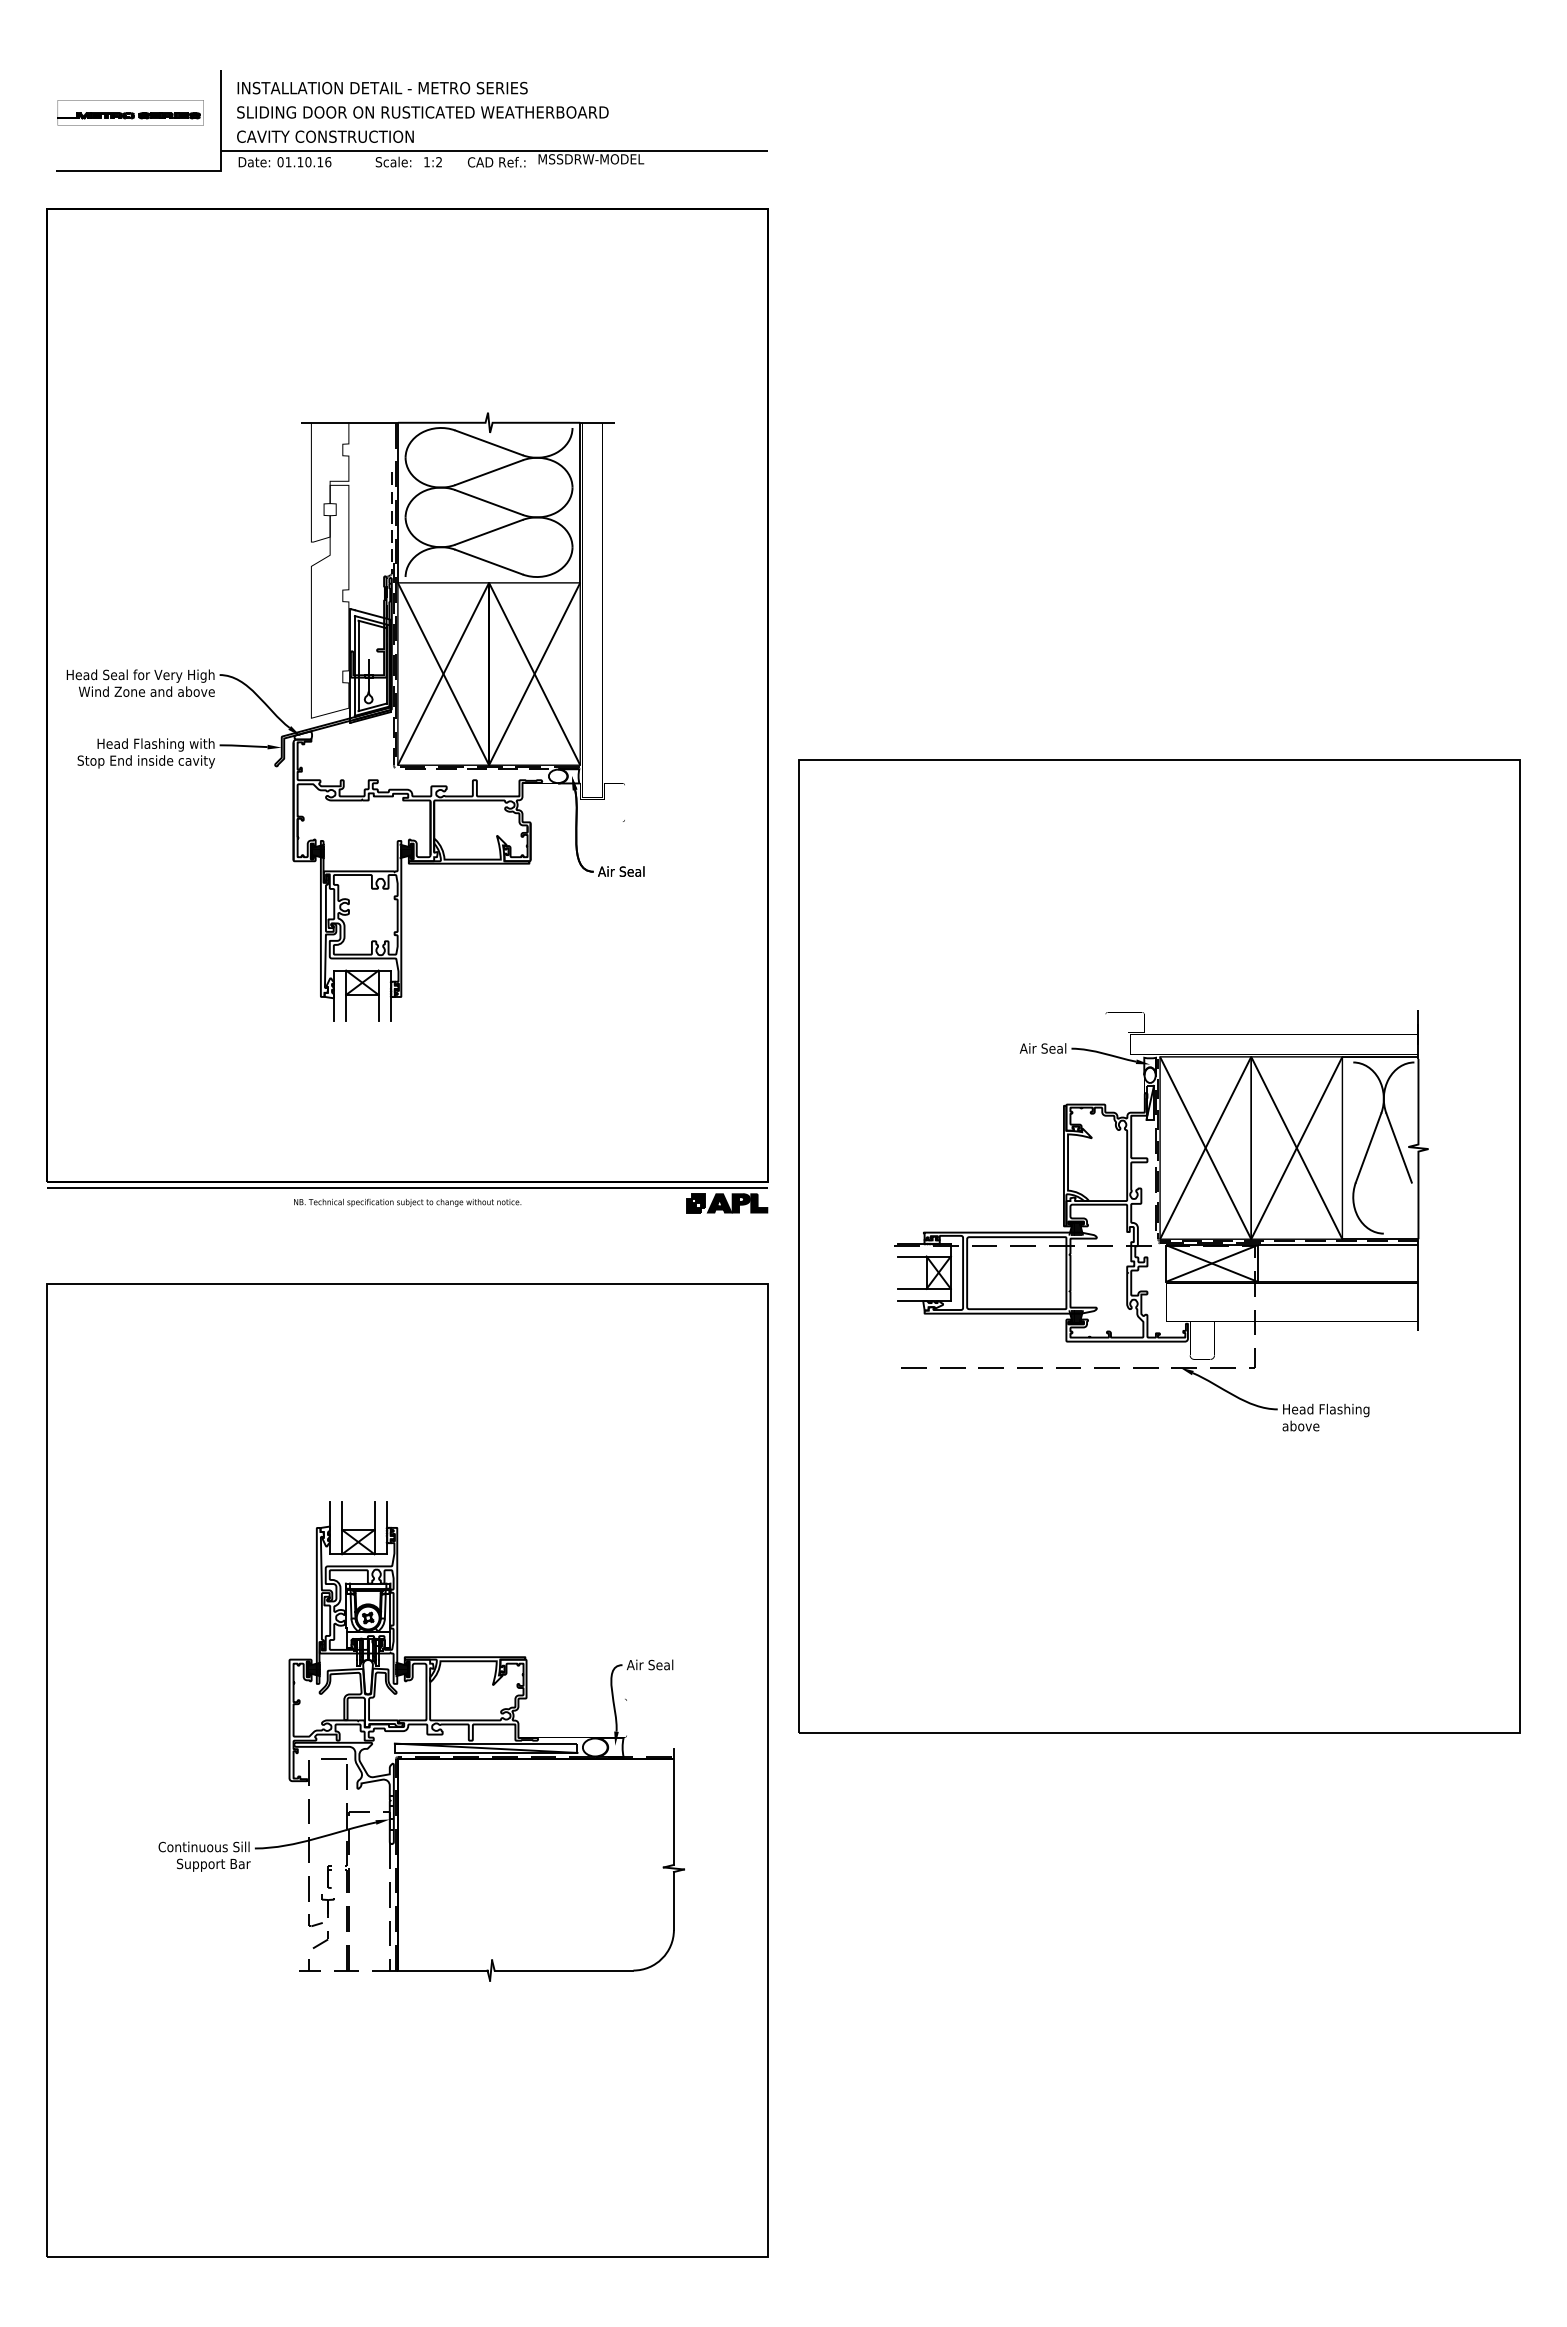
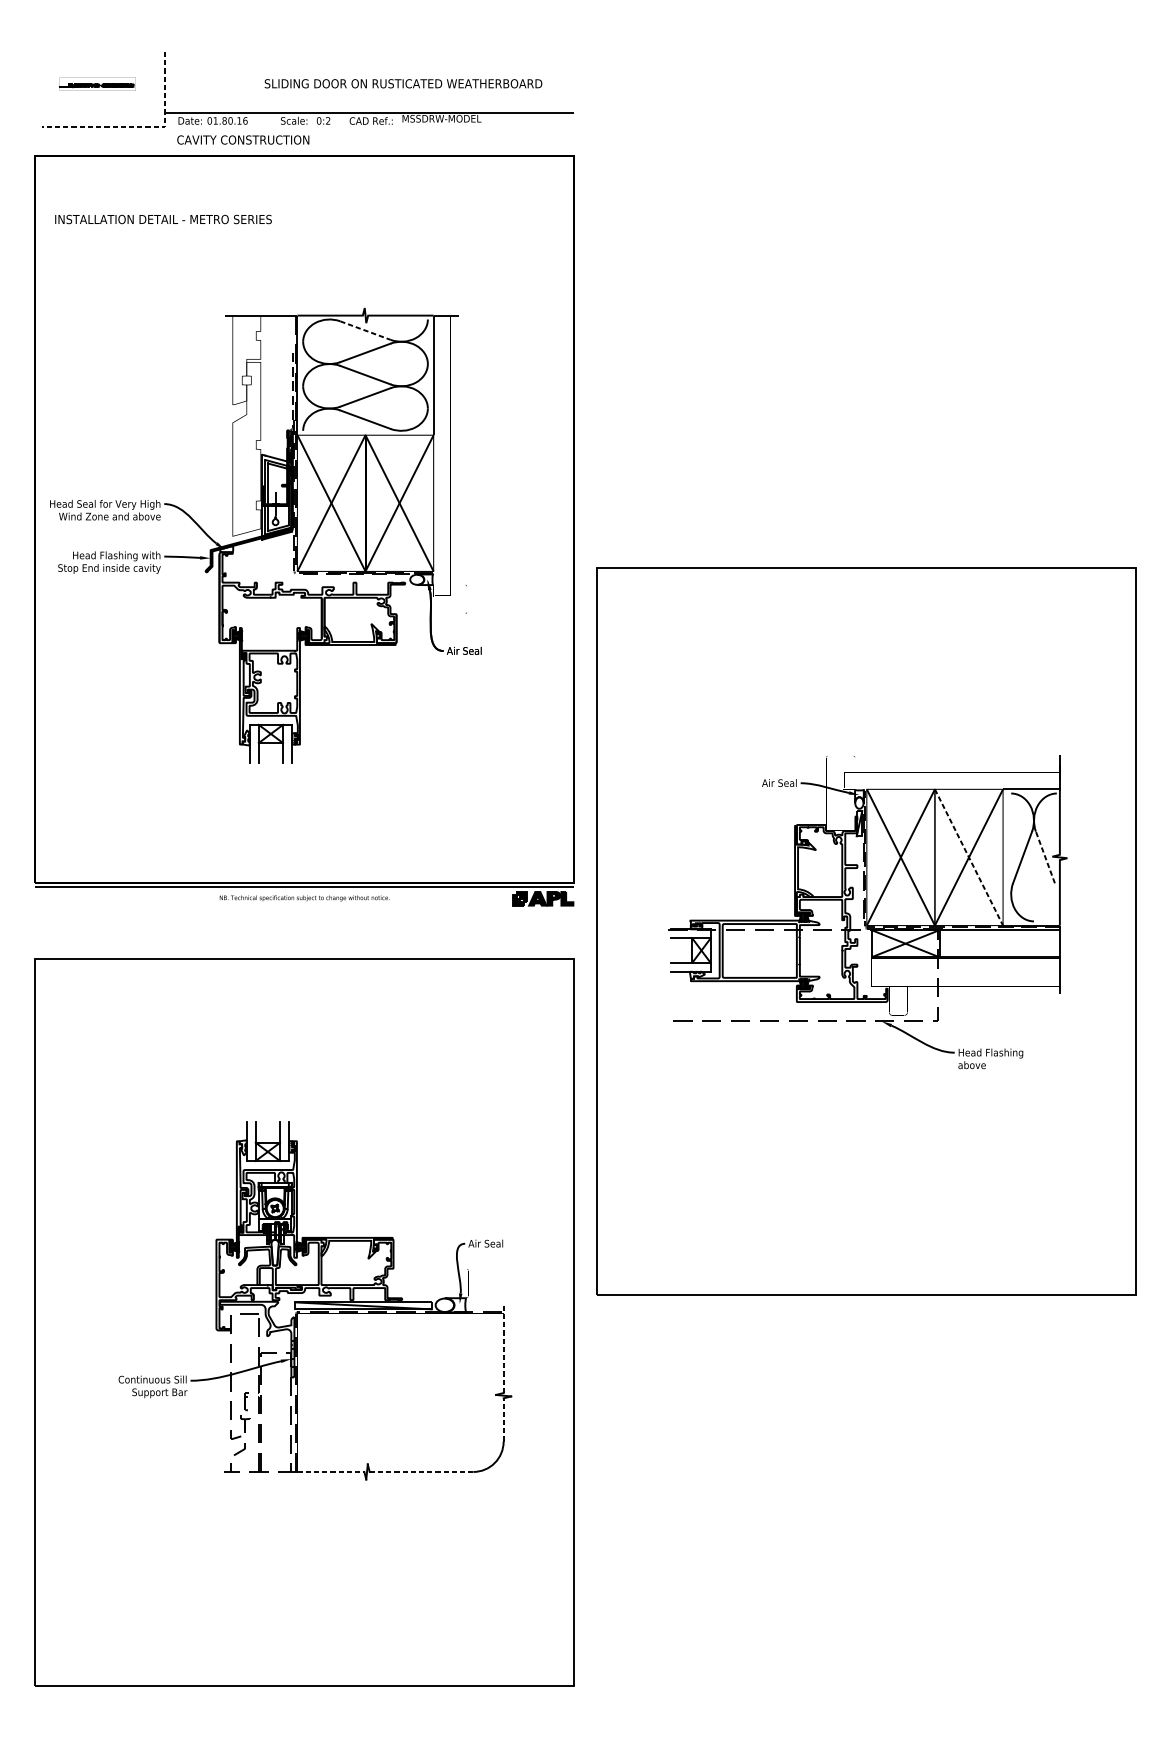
text: (382, 87) -> (163, 219), moved
part: (130, 112) -> (97, 83), size x0.7
text: (422, 112) -> (403, 83), moved
text: (325, 136) -> (243, 139), moved
text: (300, 162) -> (224, 121), 01.10.16 -> 01.80.16
text: (426, 162) -> (318, 121), 1:2 -> 0:2
line: (189, 170) -> (141, 127), solid -> dashed
line: (489, 442) -> (365, 330), solid -> dashed
line: (1296, 1148) -> (968, 857), solid -> dashed
line: (1399, 1148) -> (1045, 857), solid -> dashed
line: (673, 1806) -> (503, 1349), solid -> dashed
line: (673, 1900) -> (503, 1419), solid -> dashed
line: (442, 1970) -> (330, 1471), solid -> dashed
line: (564, 1970) -> (421, 1471), solid -> dashed

